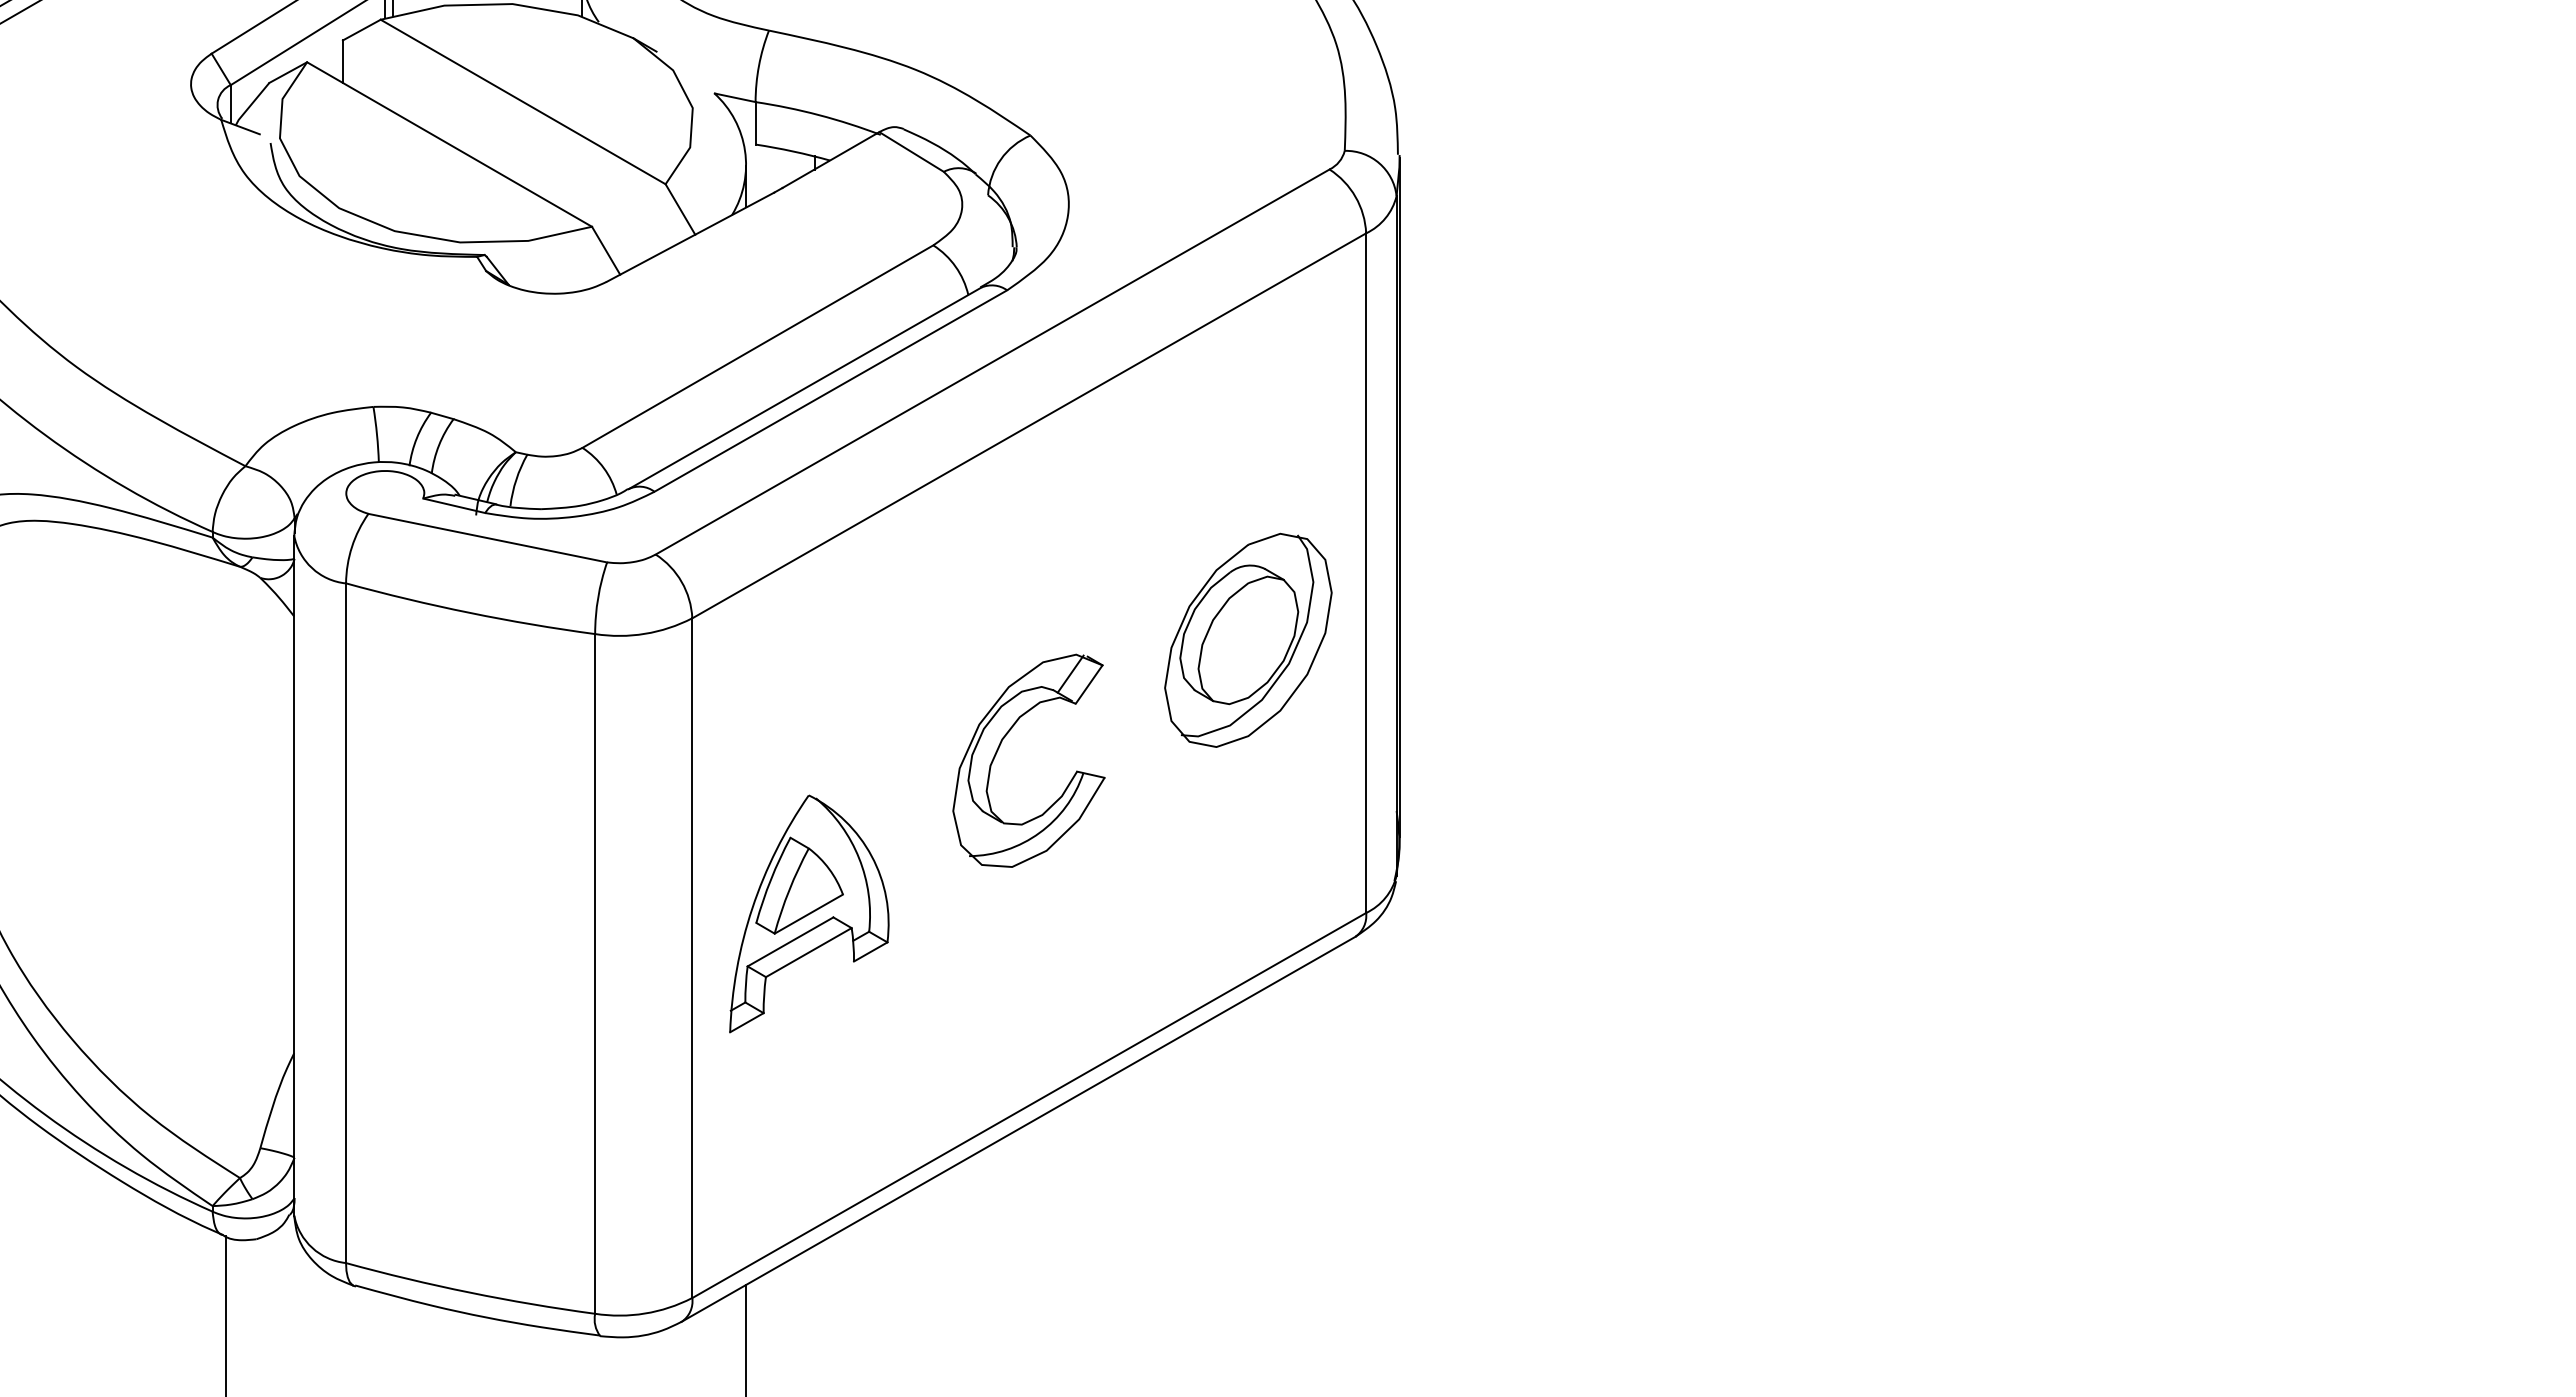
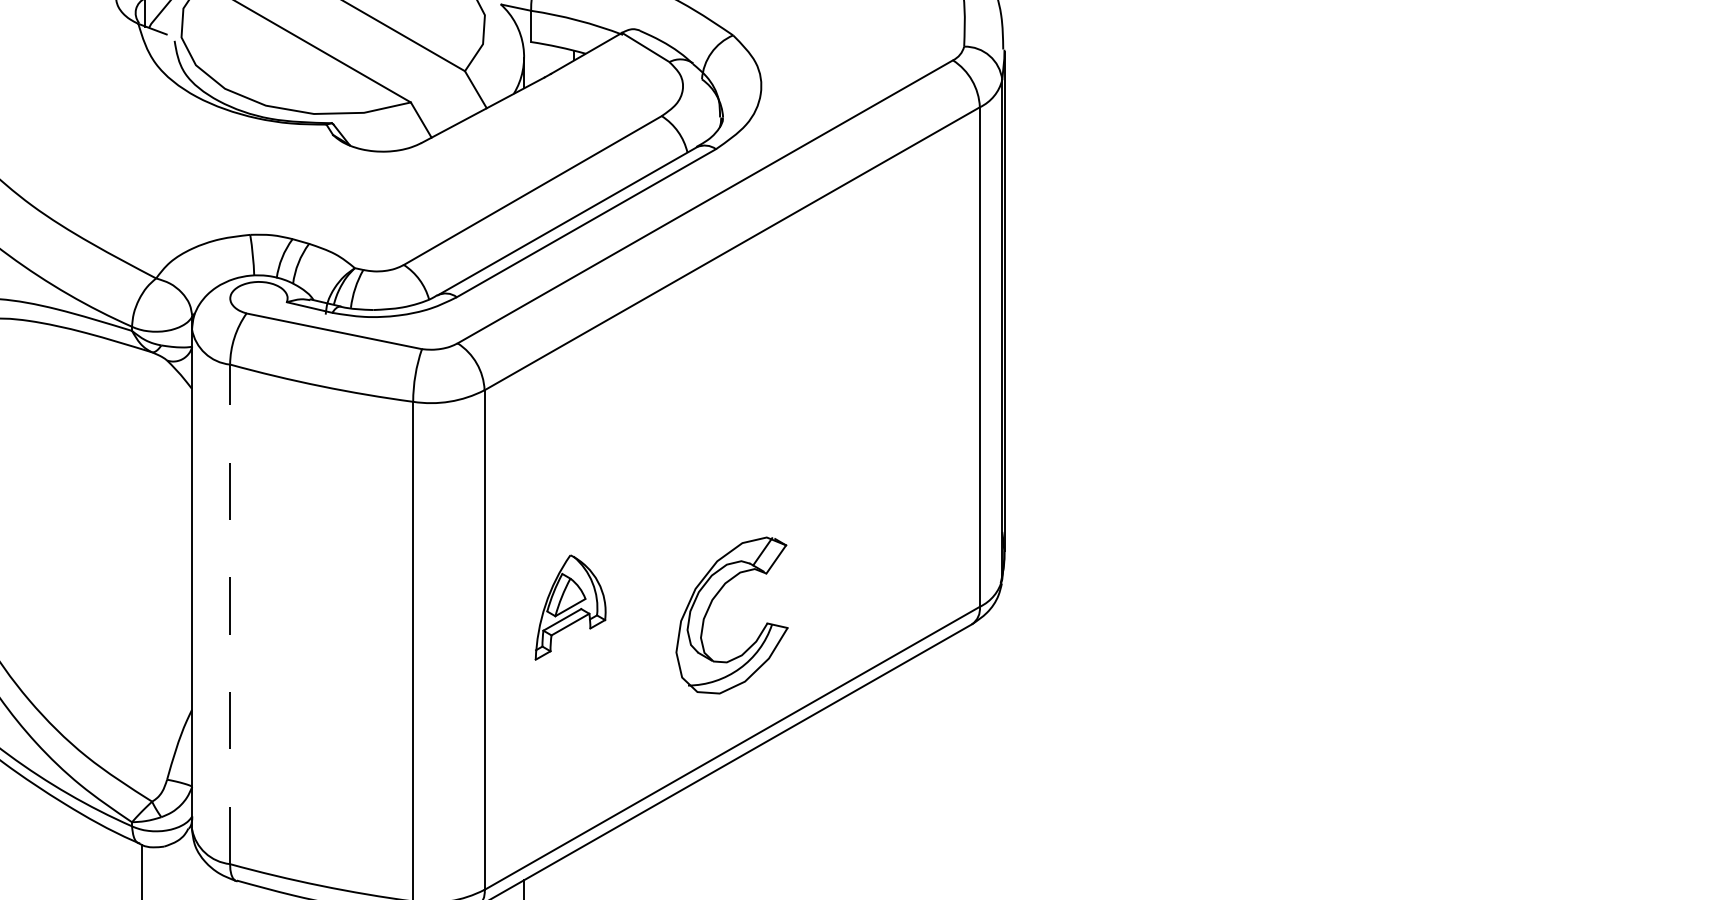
part: (1248, 639) -> (893, 405), removed
part: (1000, 746) -> (711, 604), moved
part: (809, 913) -> (570, 607), size x0.6
line: (346, 923) -> (230, 614), solid -> dashed

